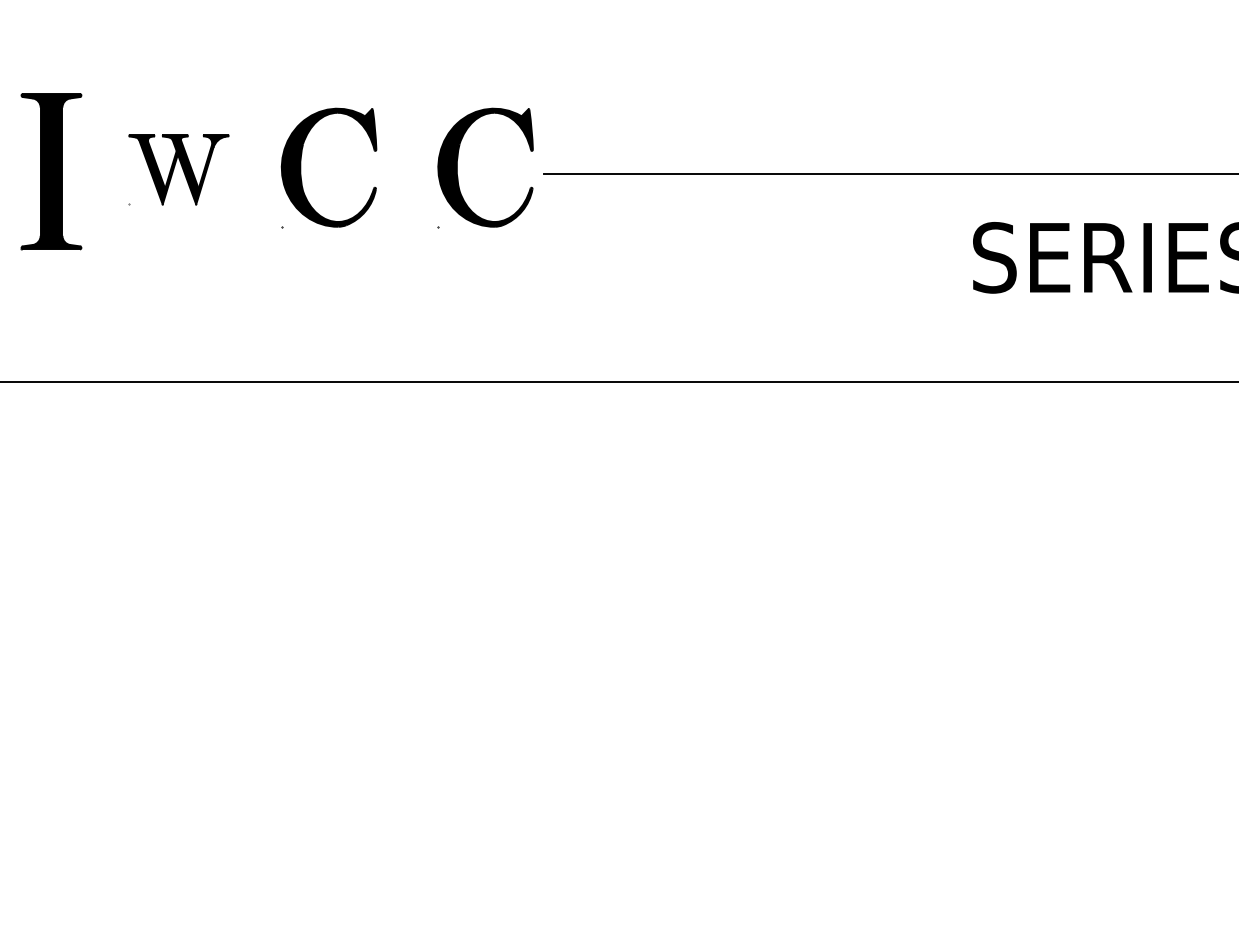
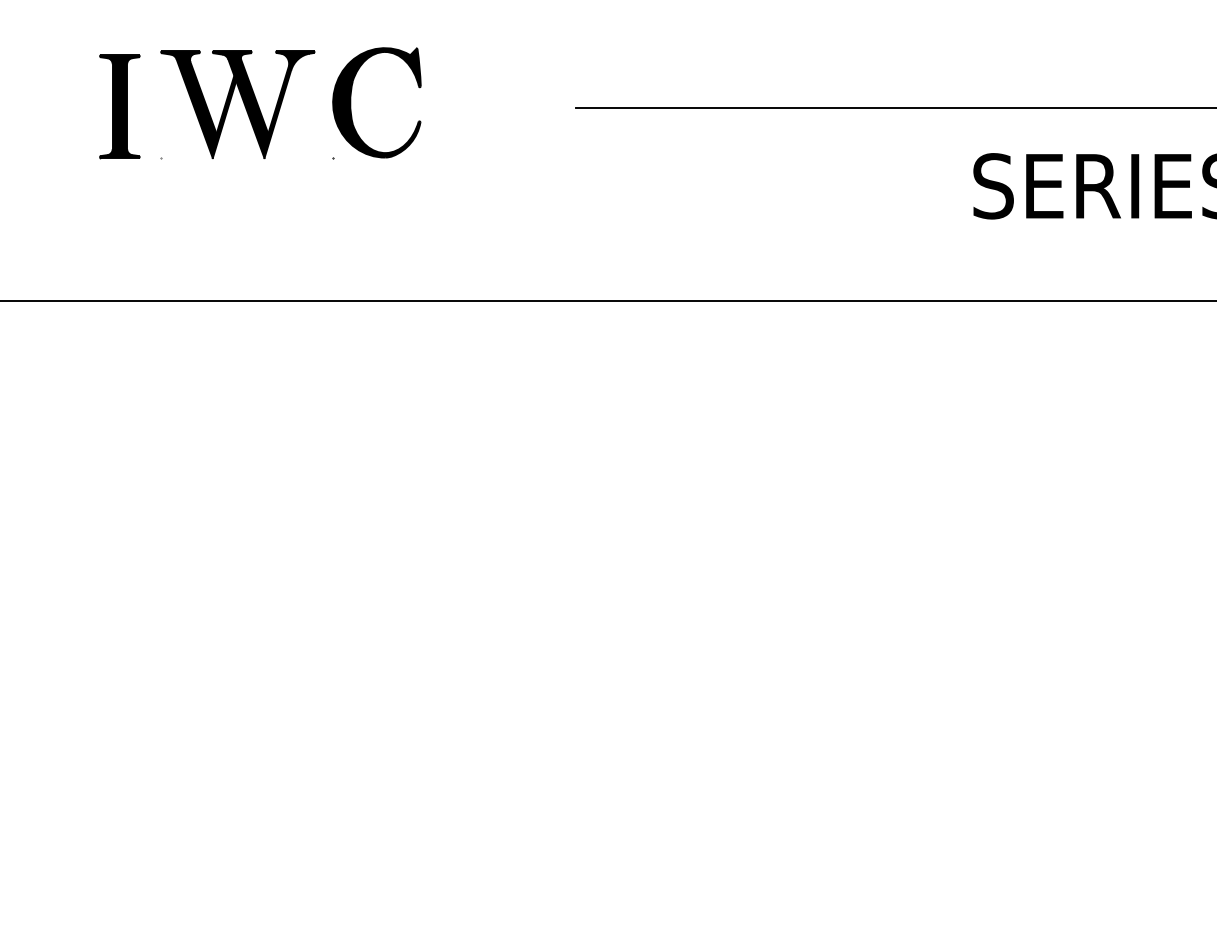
part: (458, 168) -> (496, 103), removed
part: (178, 169) -> (237, 104), size x1.67
part: (51, 171) -> (119, 106), size x0.71

